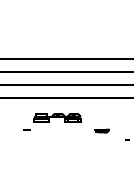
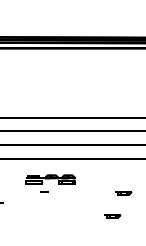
part: (57, 117) -> (50, 179), moved
part: (91, 152) -> (112, 216), added

